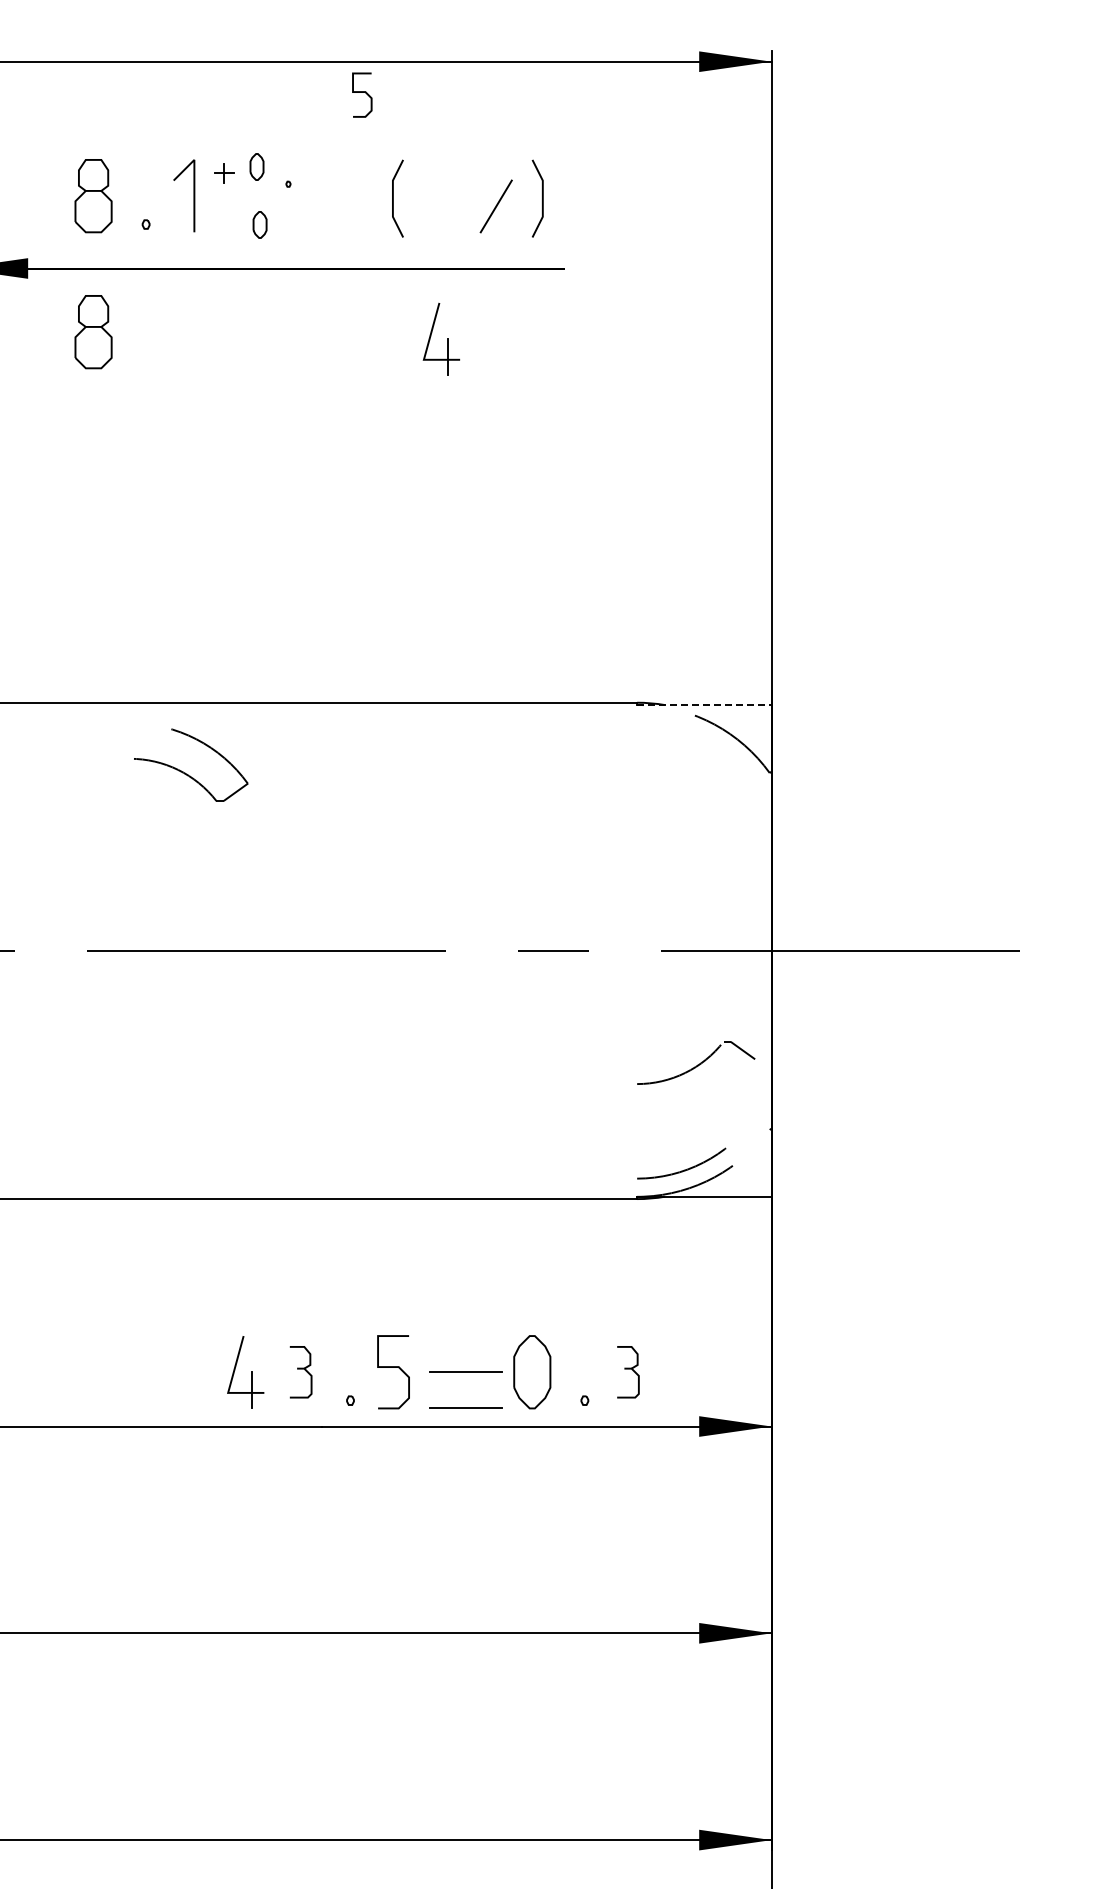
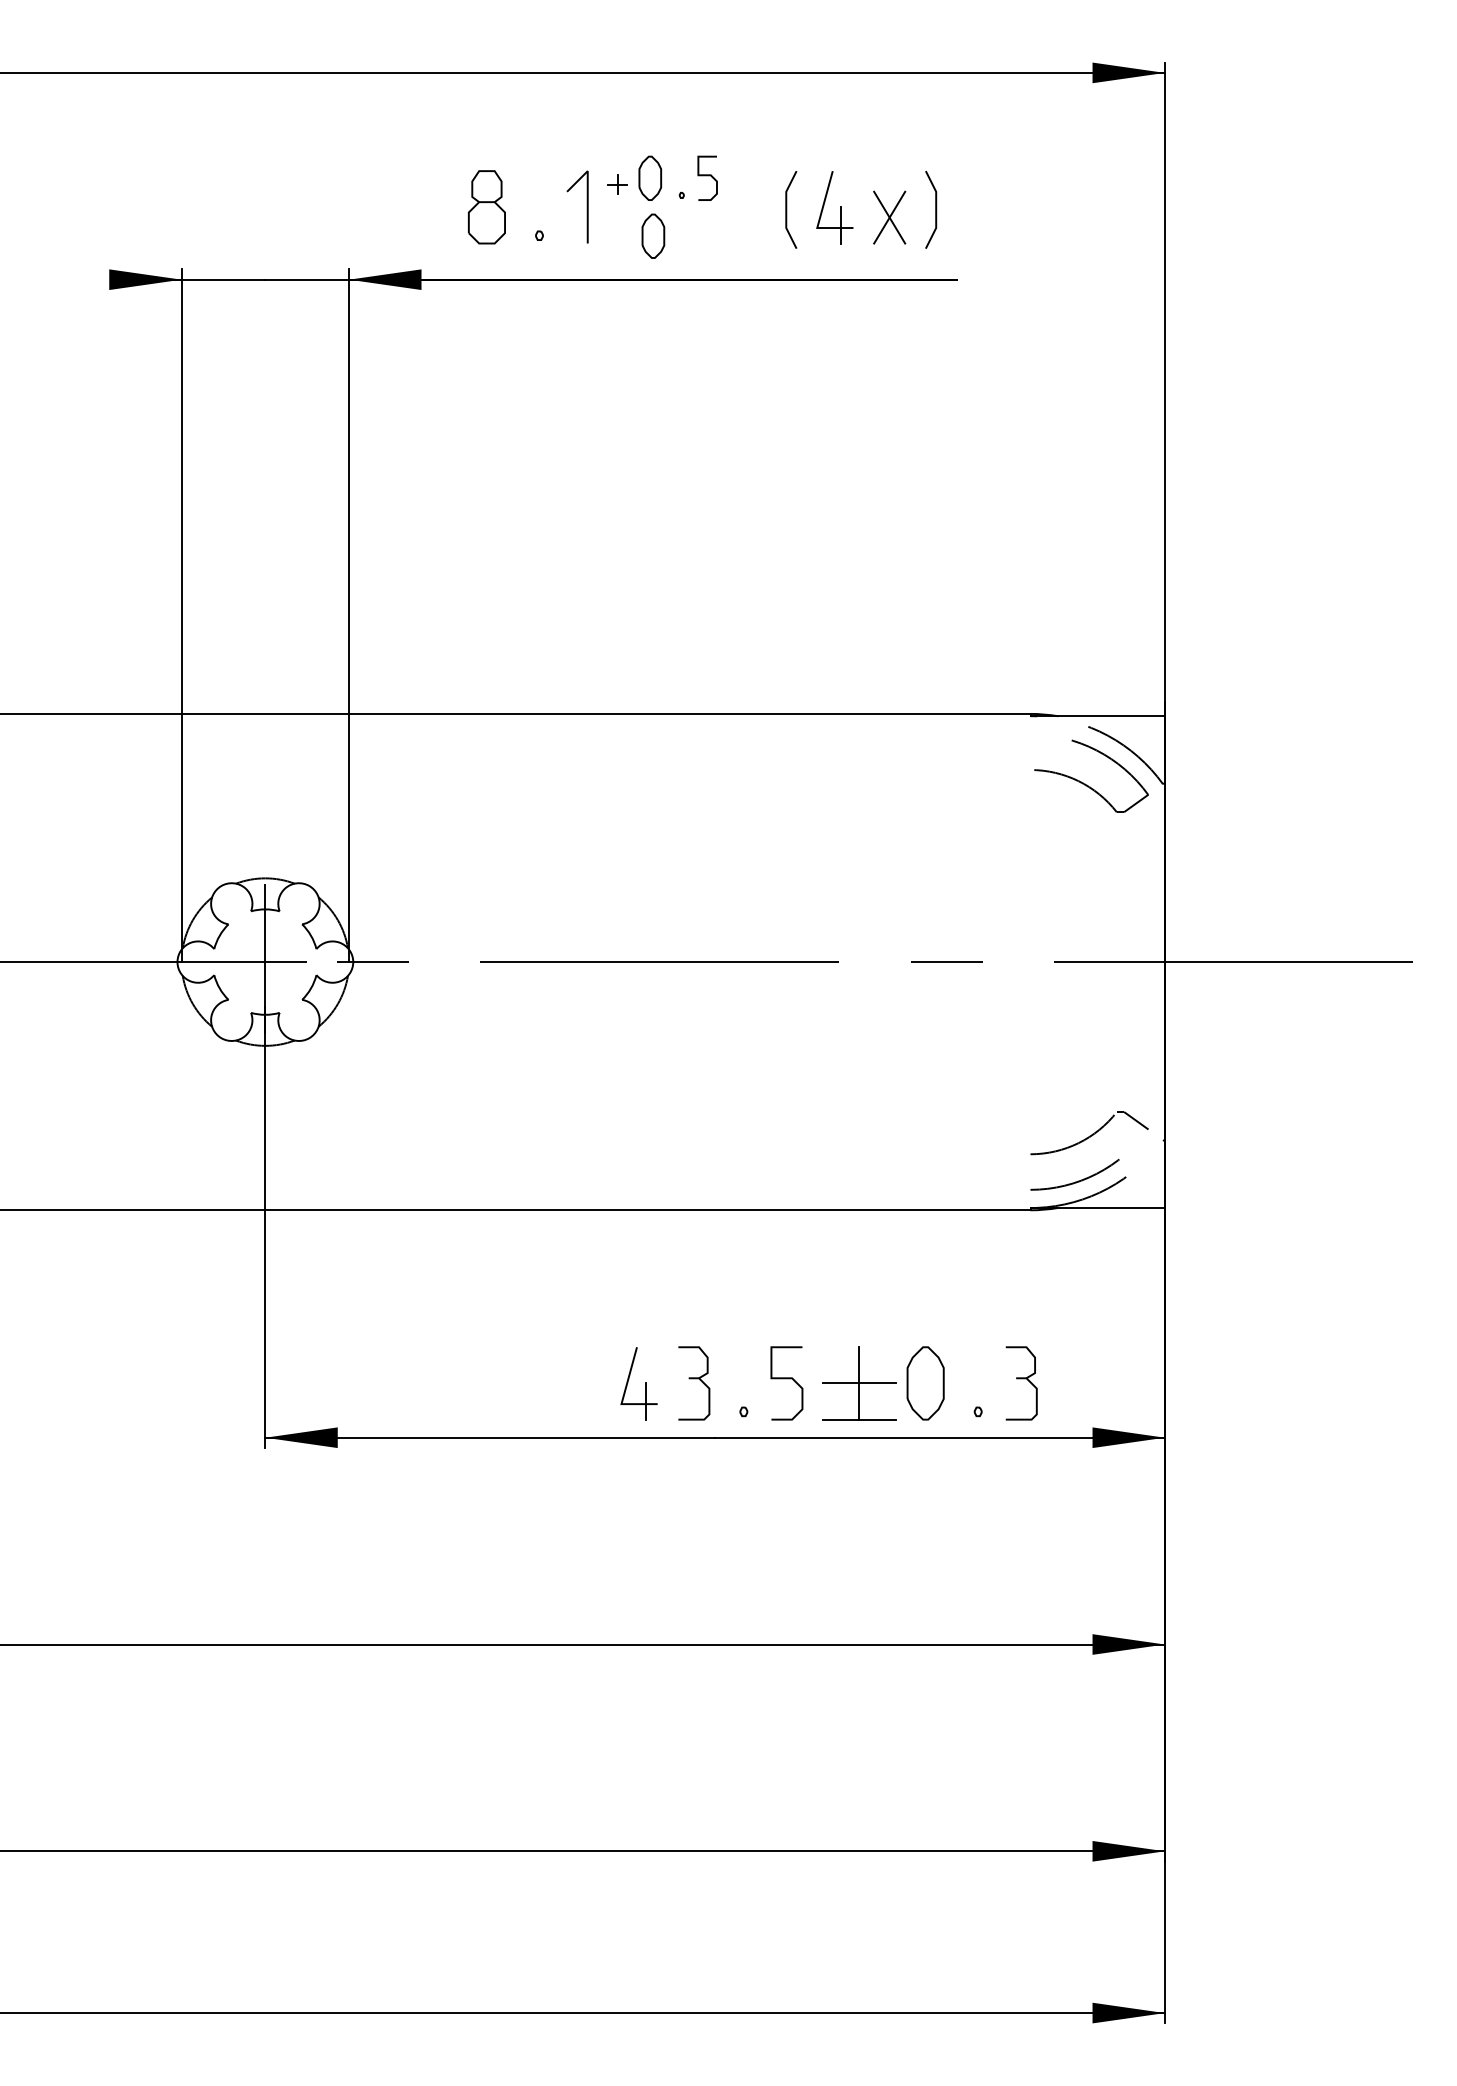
curve: (362, 93) -> (707, 176), moved
part: (257, 166) -> (650, 177), size x1.67
line: (496, 206) -> (889, 217), added
part: (260, 224) -> (653, 235), size x1.67
part: (93, 332) -> (486, 343), removed
part: (441, 339) -> (834, 207), moved
line: (705, 705) -> (1098, 716), dashed -> solid
part: (185, 772) -> (1085, 783), moved
part: (696, 1063) -> (1089, 1133), moved
part: (301, 1372) -> (694, 1383), size x1.43
line: (466, 1372) -> (859, 1383), added
part: (628, 1372) -> (1021, 1383), size x1.43

